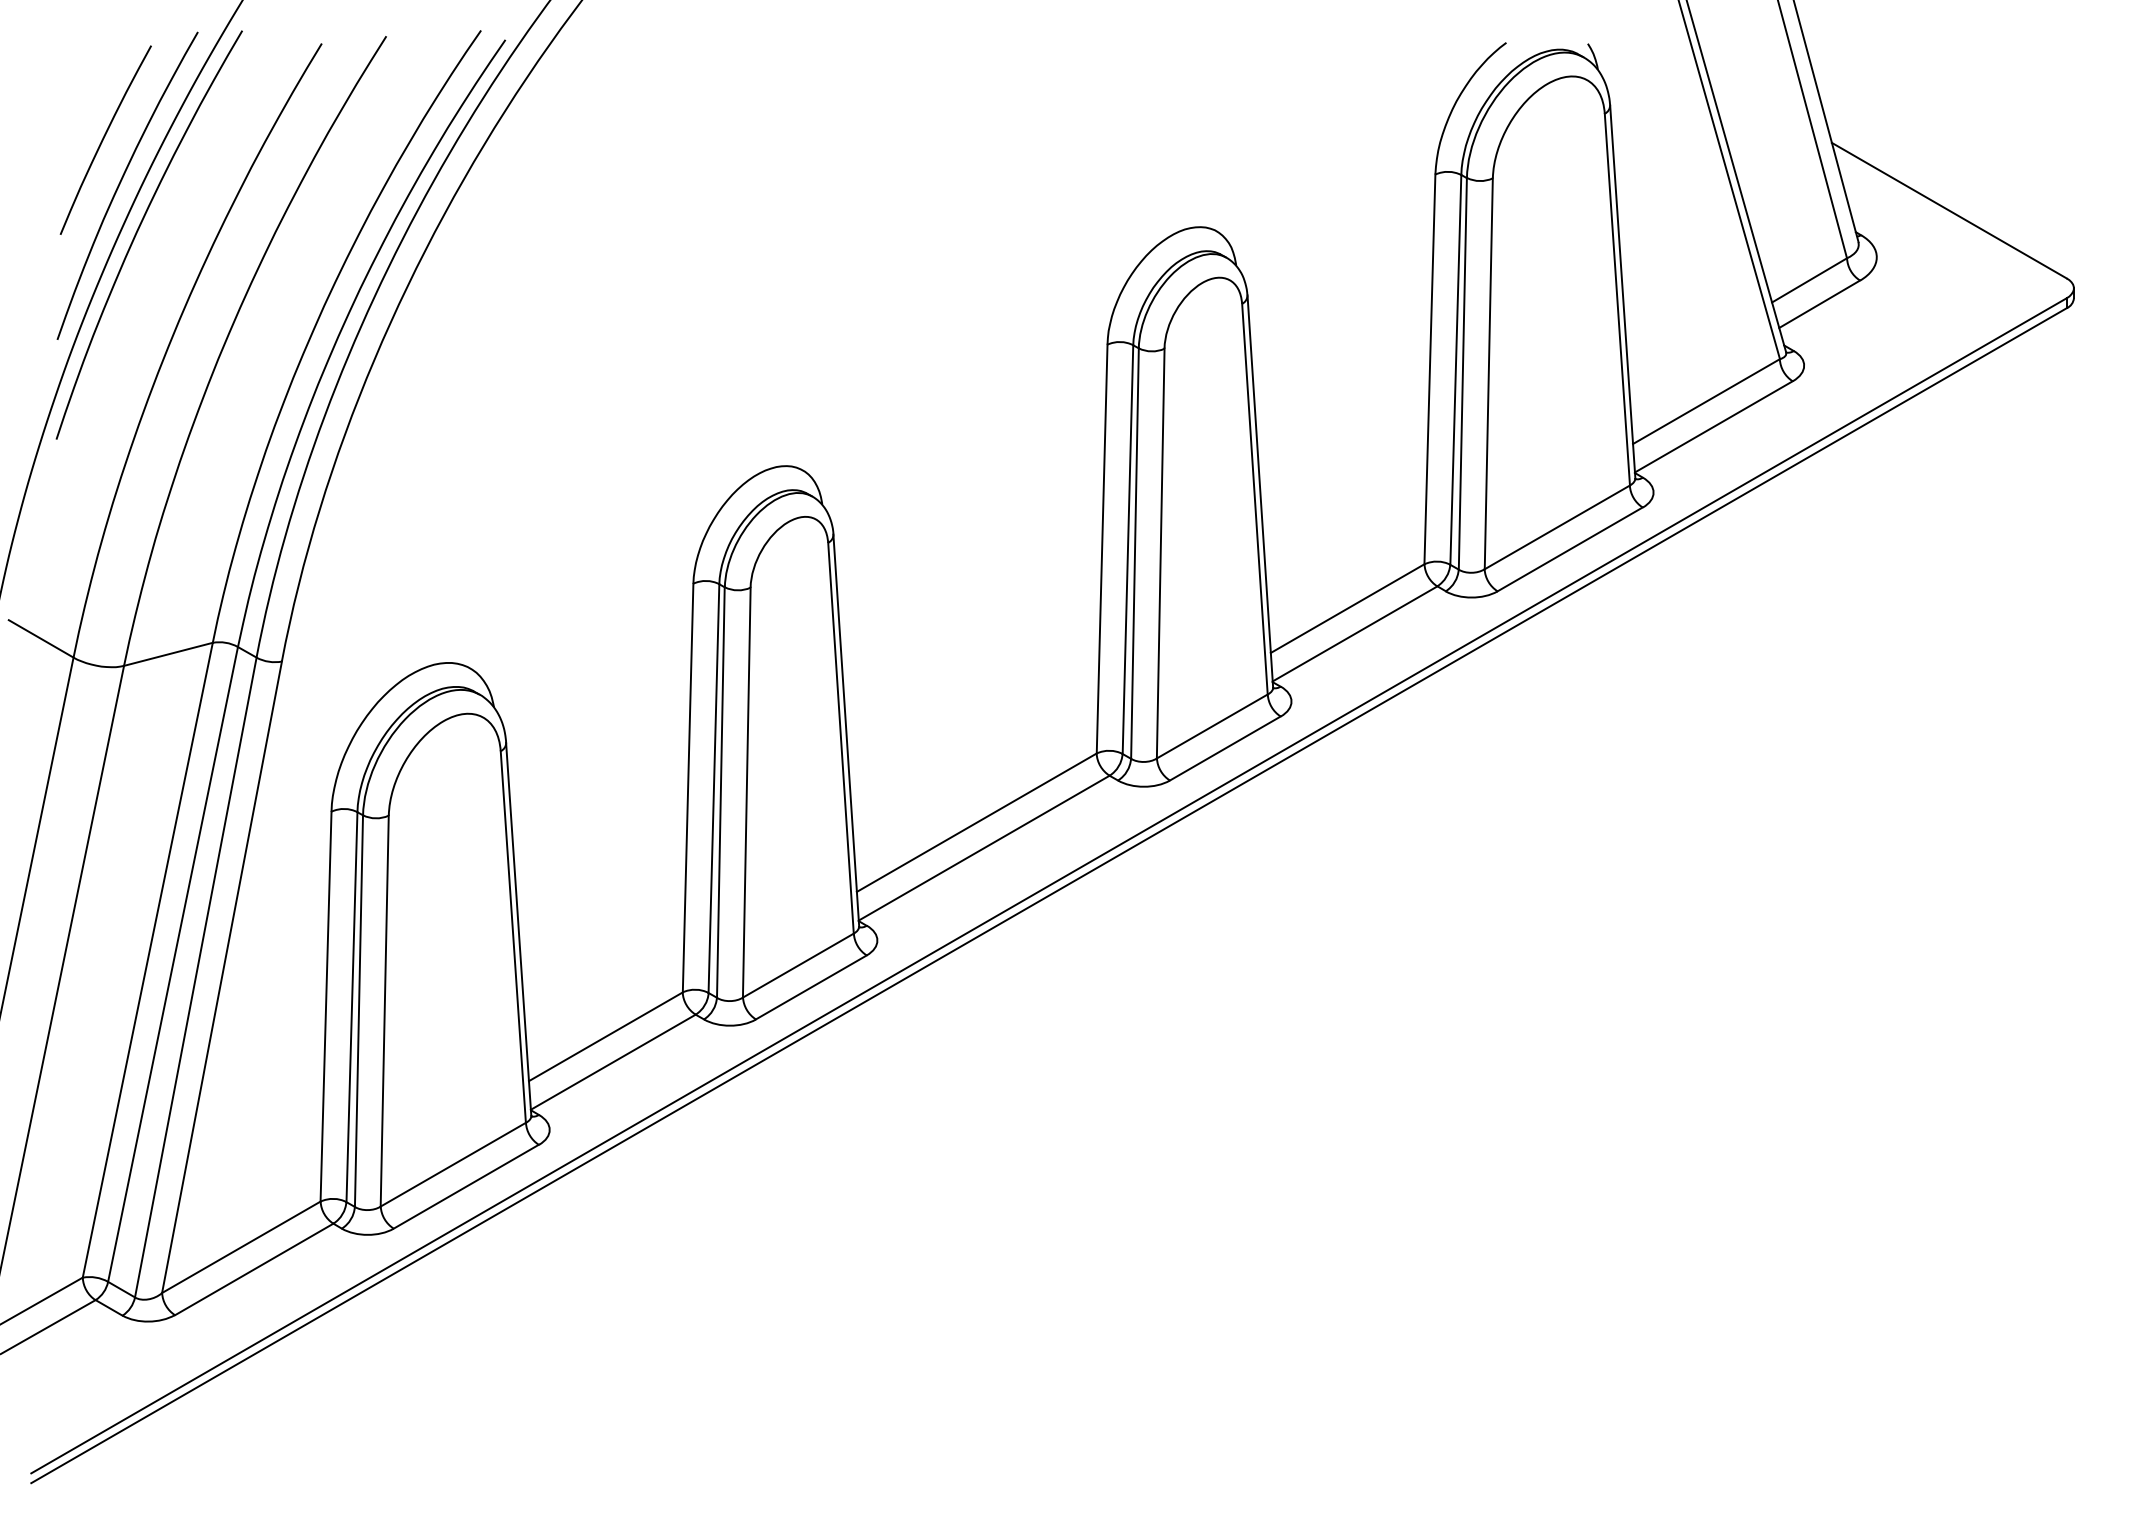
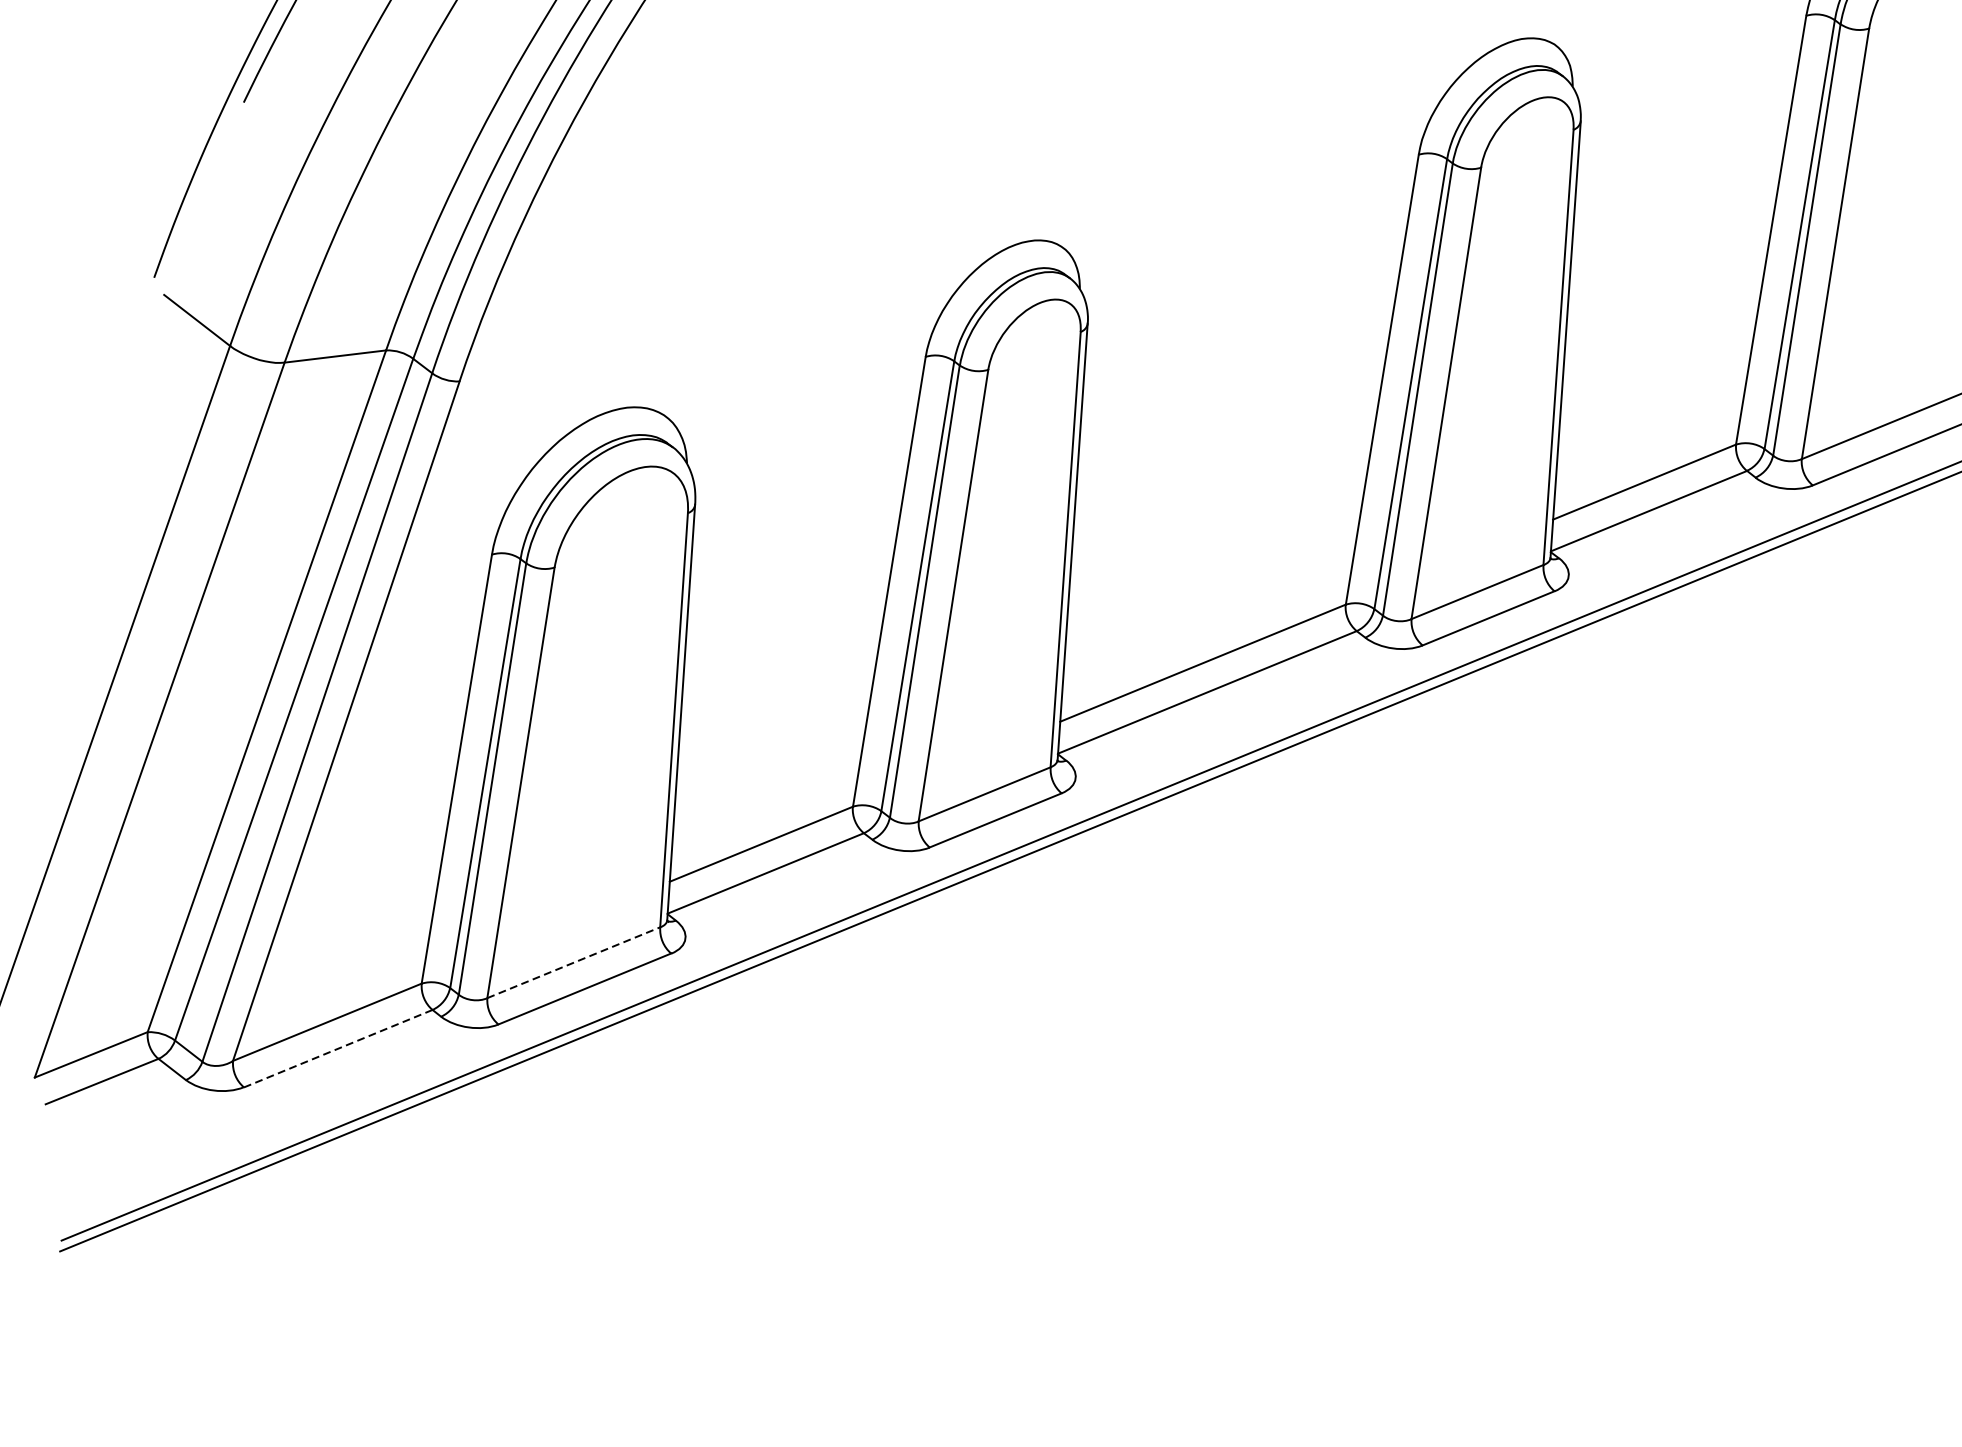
line: (453, 1164) -> (574, 962), solid -> dashed
line: (254, 1269) -> (338, 1048), solid -> dashed

